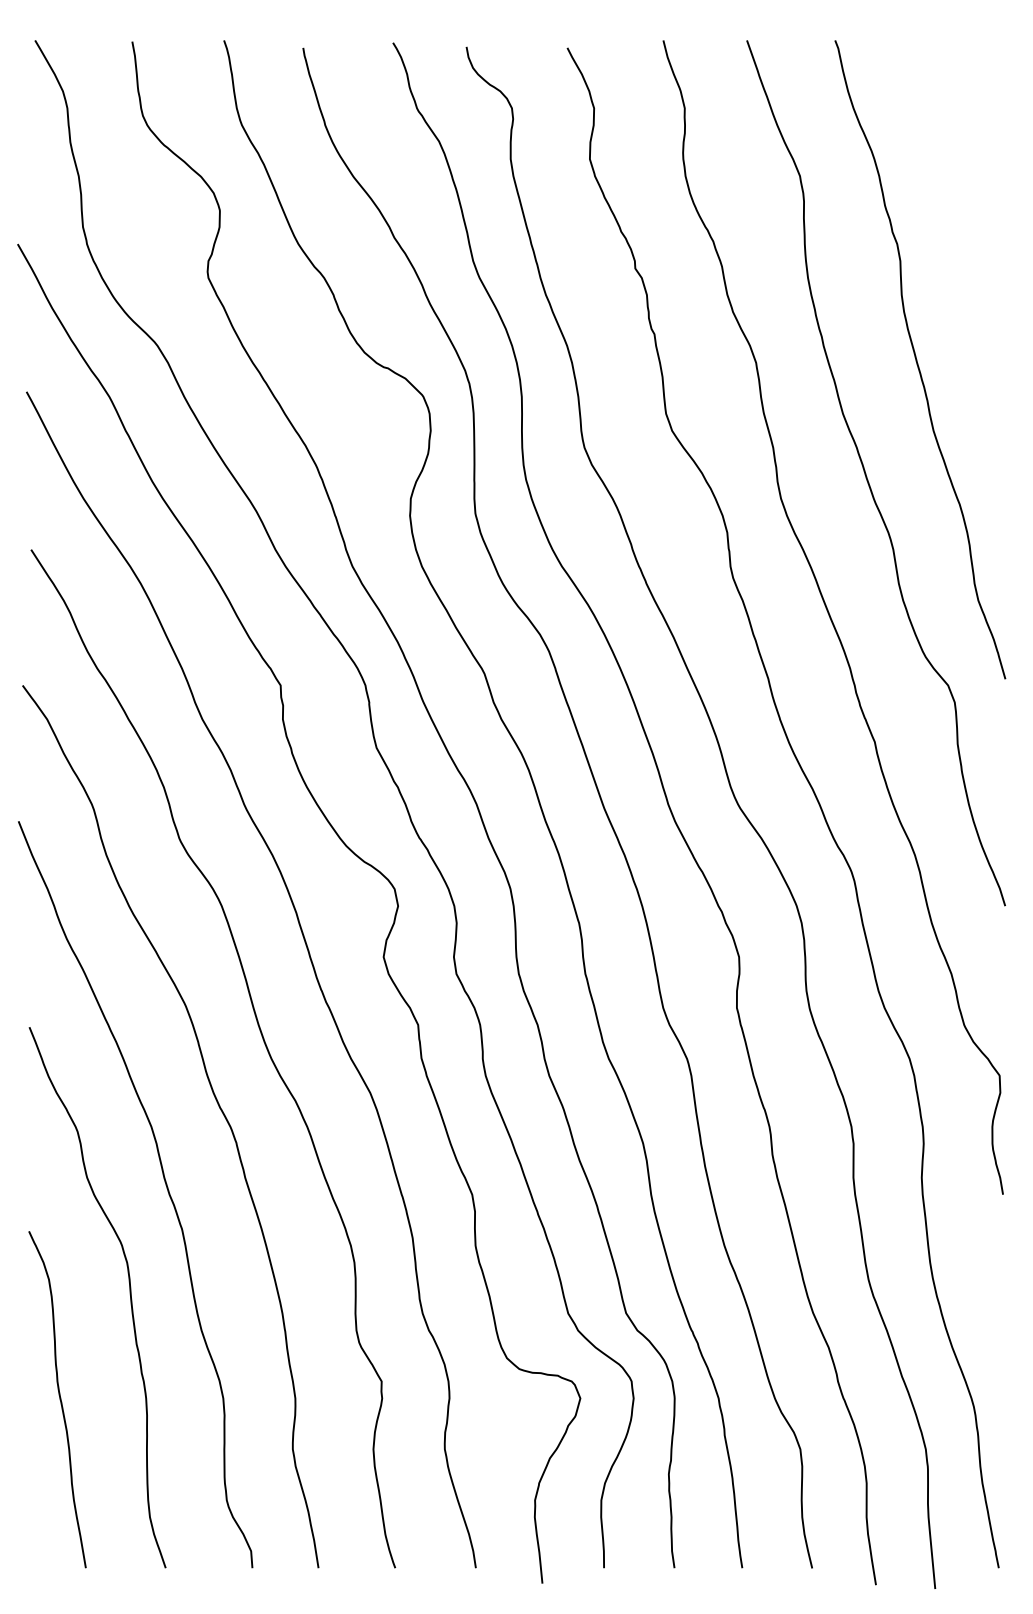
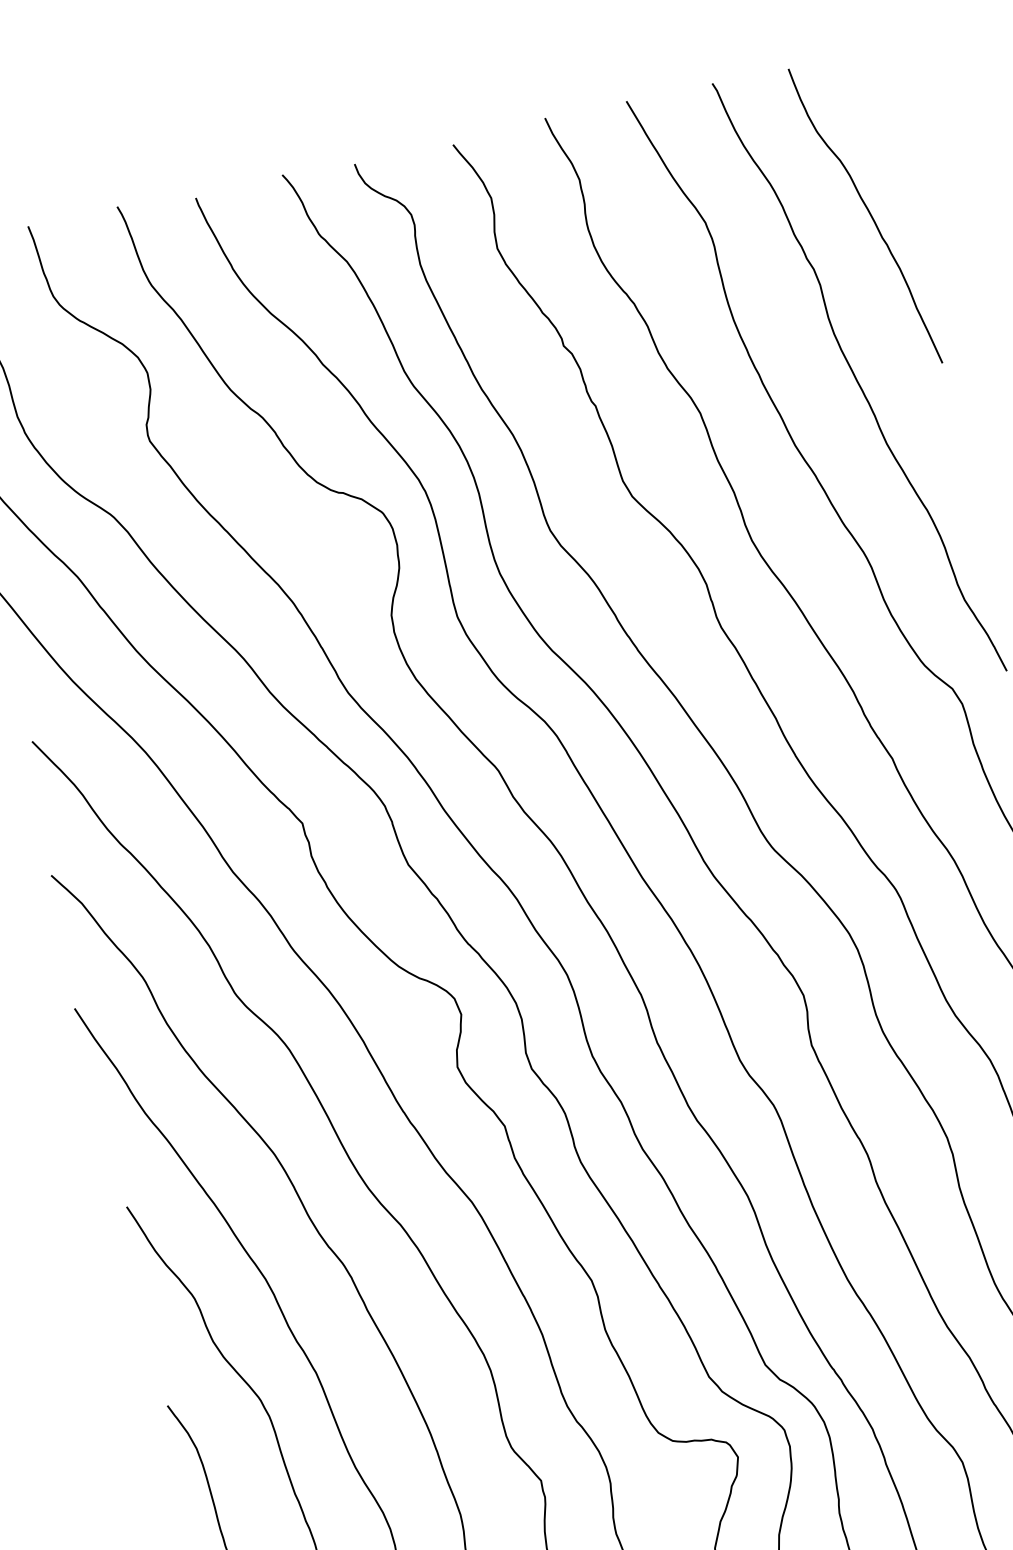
curve: (962, 199) -> (868, 212), added

